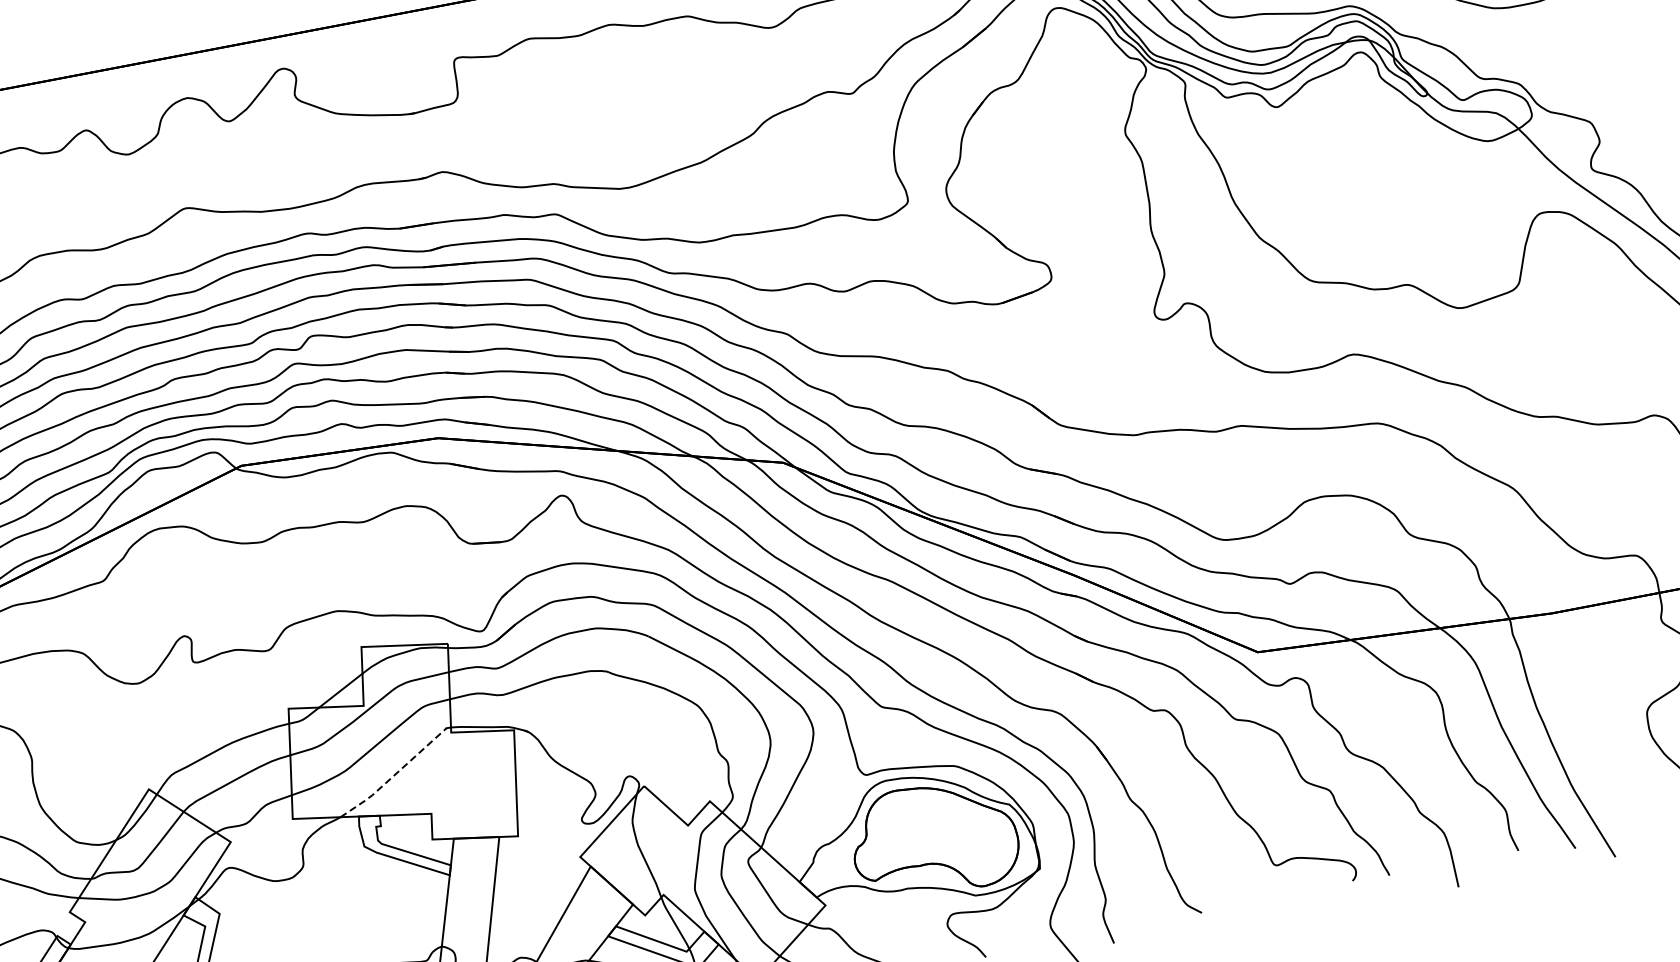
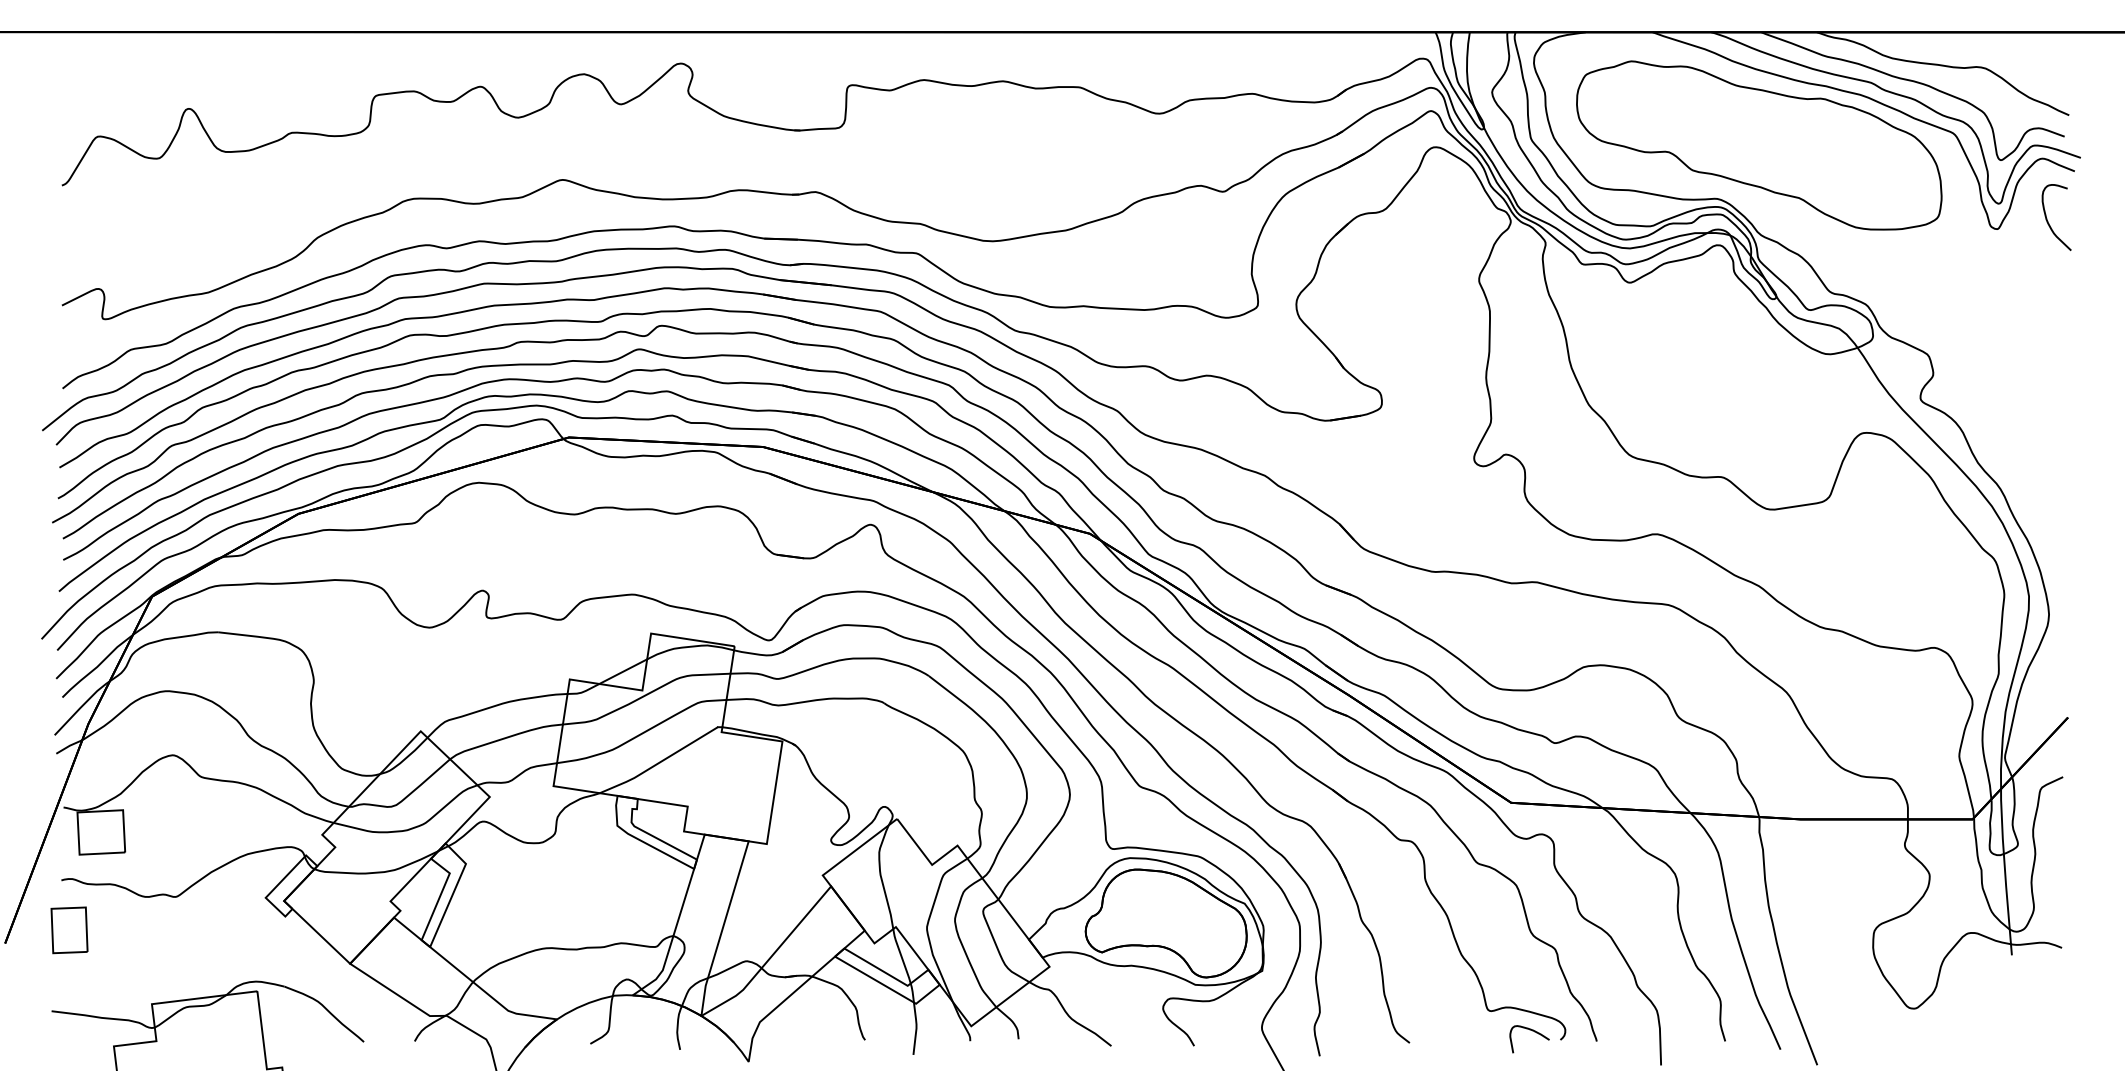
line: (394, 774) -> (659, 762), dashed -> solid
curve: (1322, 877) -> (1532, 1031), added

